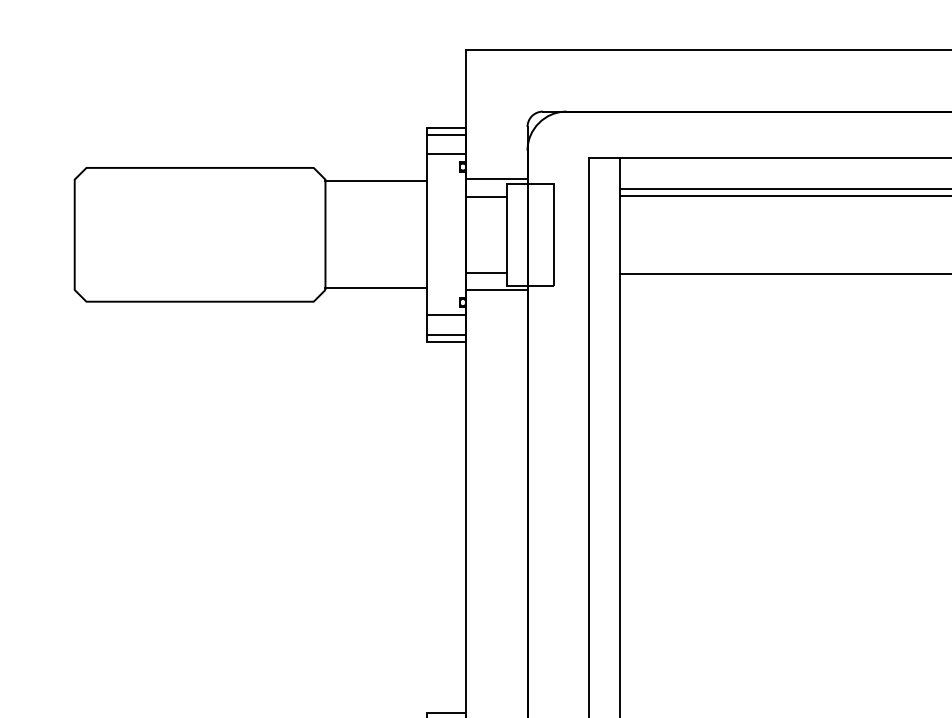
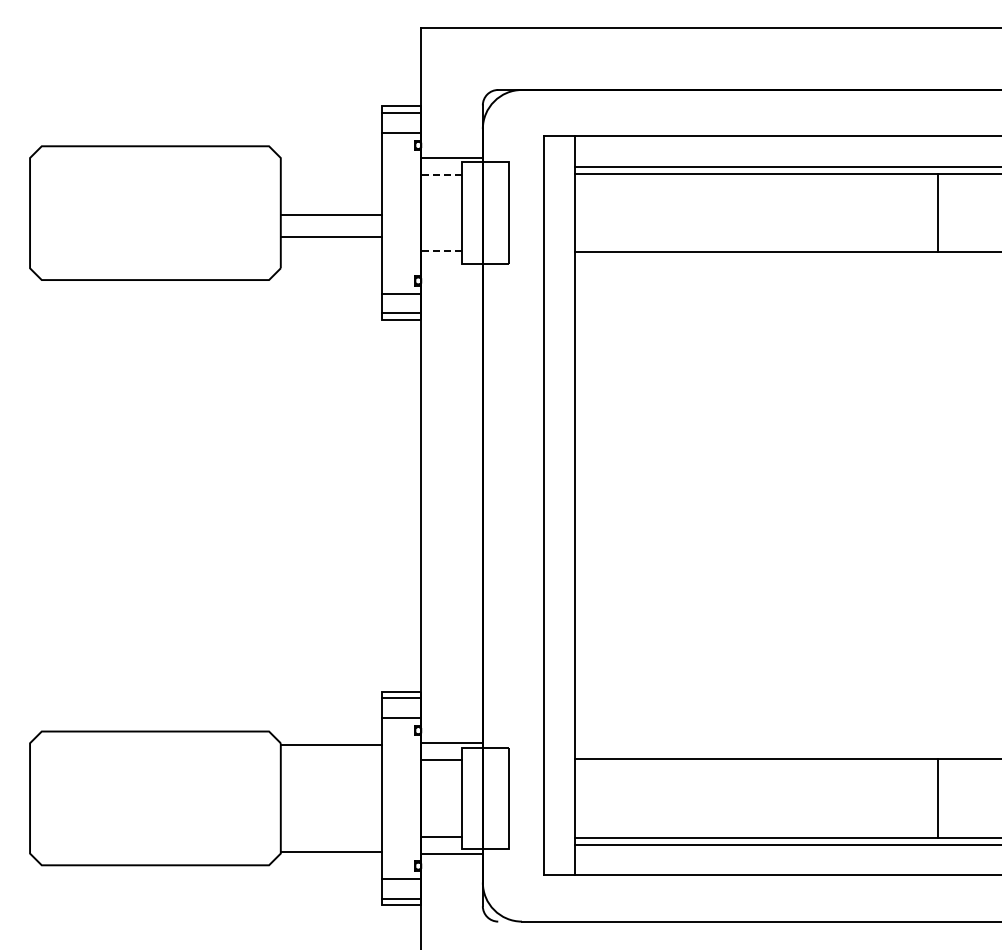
line: (376, 181) -> (331, 214), moved
line: (486, 197) -> (441, 175), solid -> dashed
line: (486, 273) -> (441, 251), solid -> dashed
line: (376, 288) -> (331, 236), moved
line: (496, 290) -> (451, 268), removed

